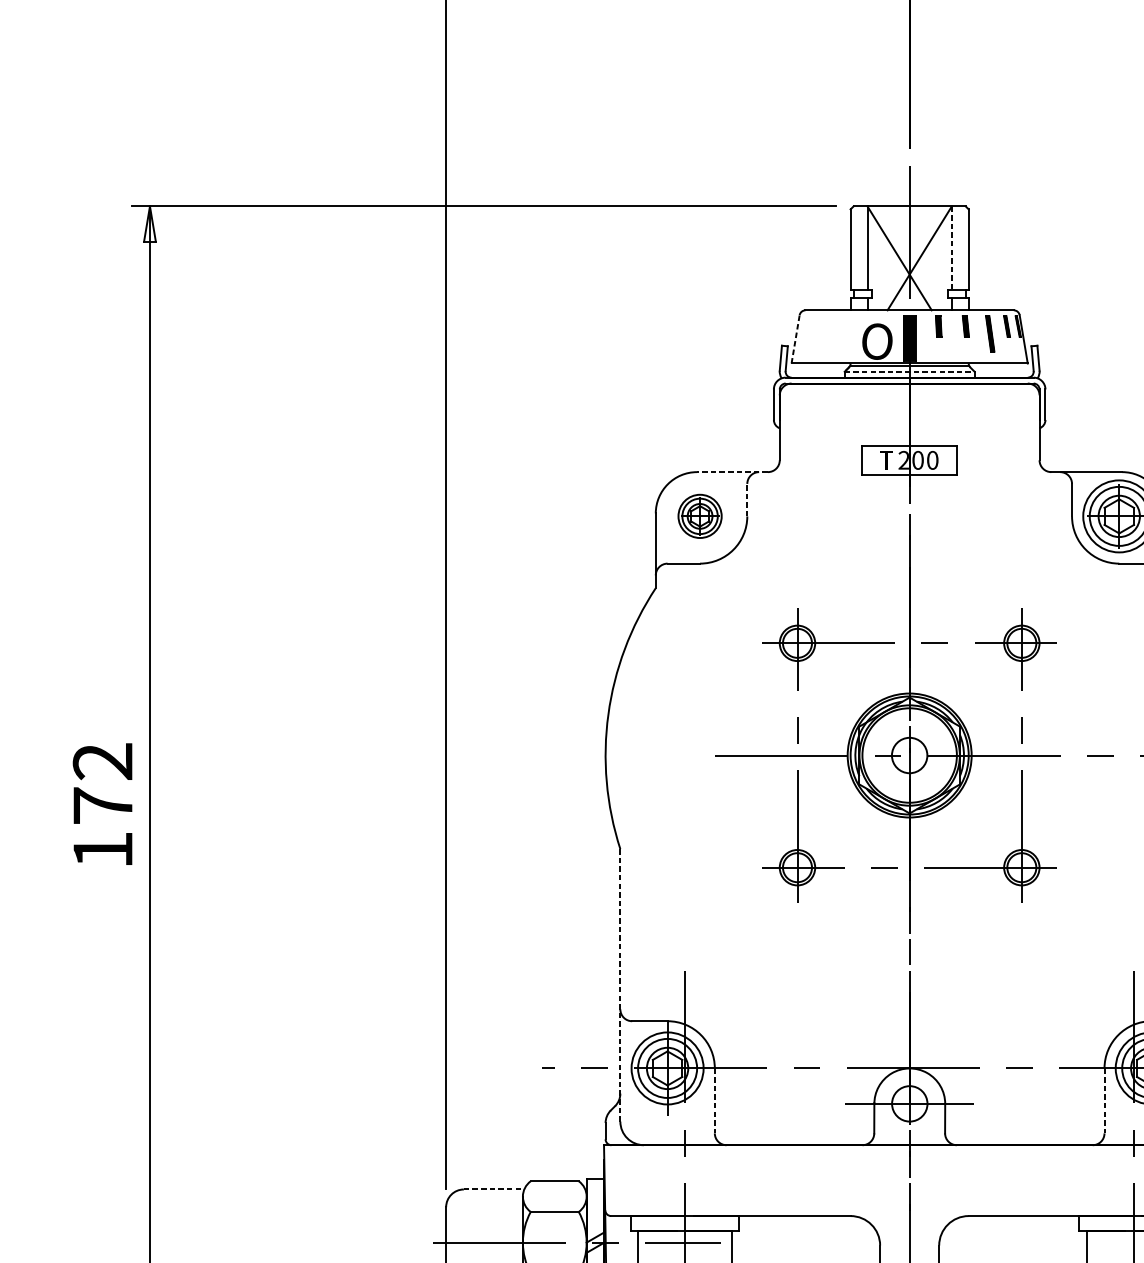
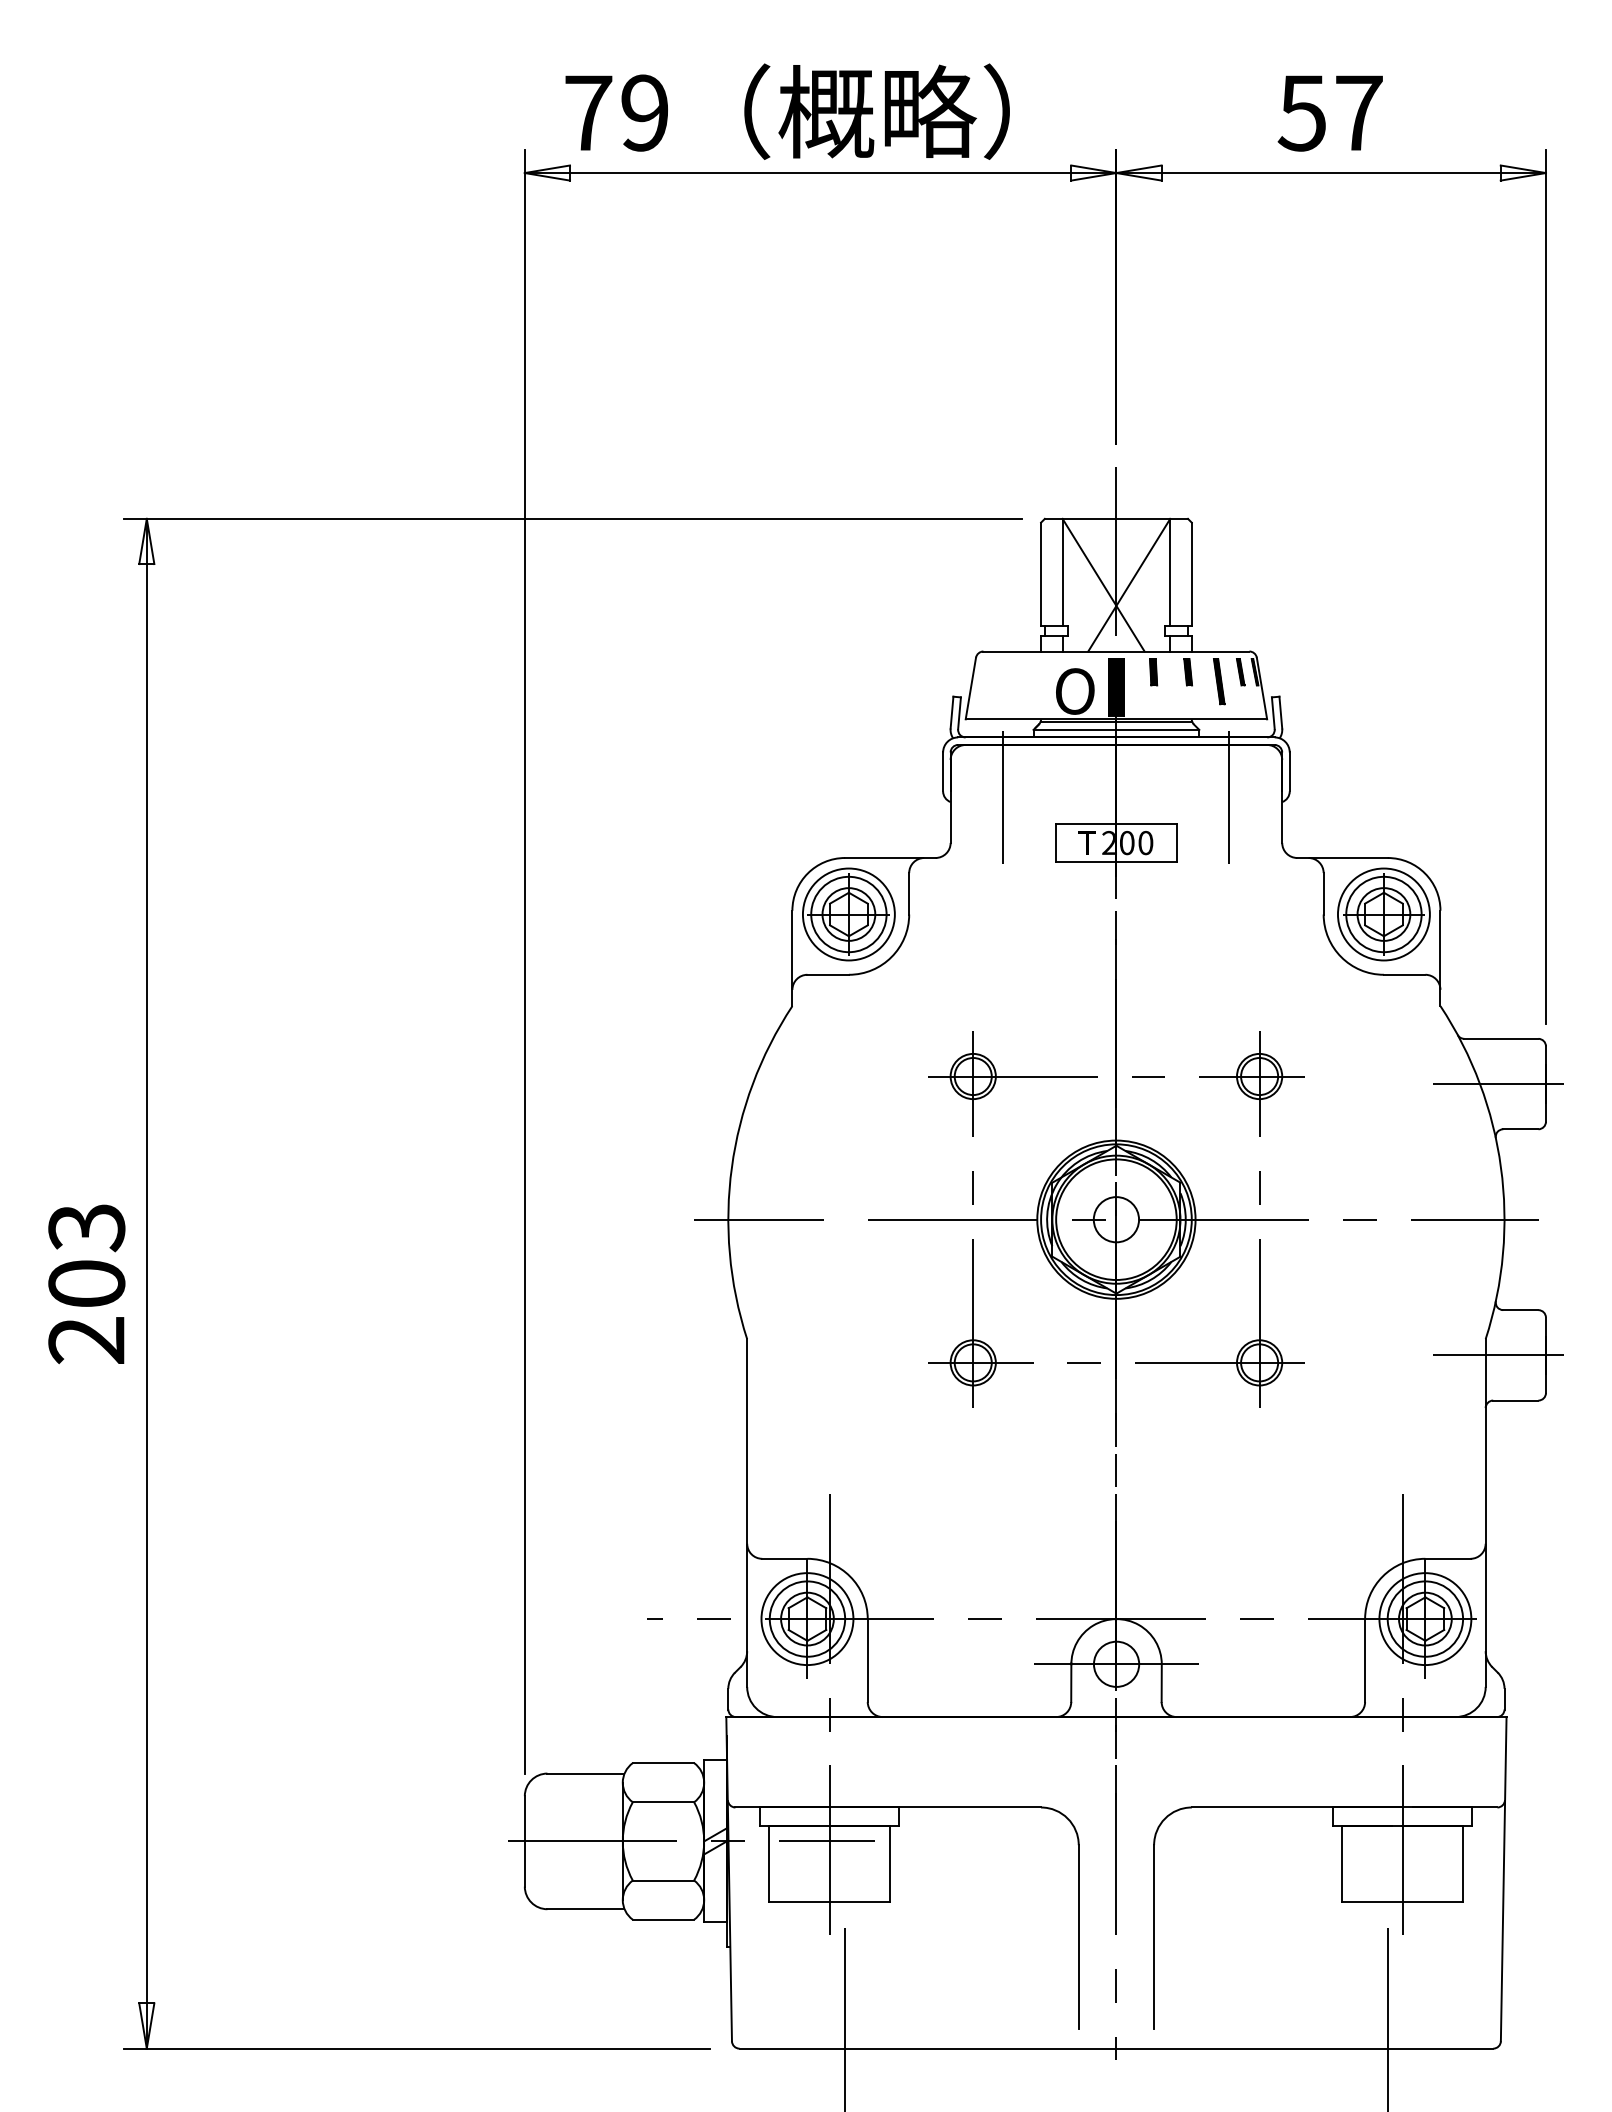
line: (952, 248) -> (1170, 572), dashed -> solid
line: (795, 339) -> (970, 688), dashed -> solid
line: (909, 371) -> (1116, 729), dashed -> solid
line: (821, 424) -> (1003, 797), added
line: (998, 424) -> (1229, 797), added
line: (731, 472) -> (889, 858), dashed -> solid
line: (747, 499) -> (909, 893), dashed -> solid
part: (699, 516) -> (848, 914), size x1.67
line: (629, 755) -> (758, 1219), added
text: (102, 806) -> (86, 1284), 172 -> 203
line: (620, 985) -> (747, 1513), dashed -> solid
line: (714, 1101) -> (867, 1661), dashed -> solid
line: (1104, 1101) -> (1365, 1661), dashed -> solid
line: (493, 1189) -> (585, 1773), dashed -> solid

